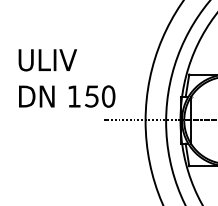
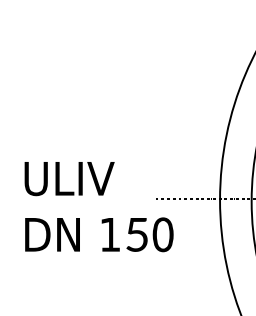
text: (66, 78) -> (98, 206), moved

